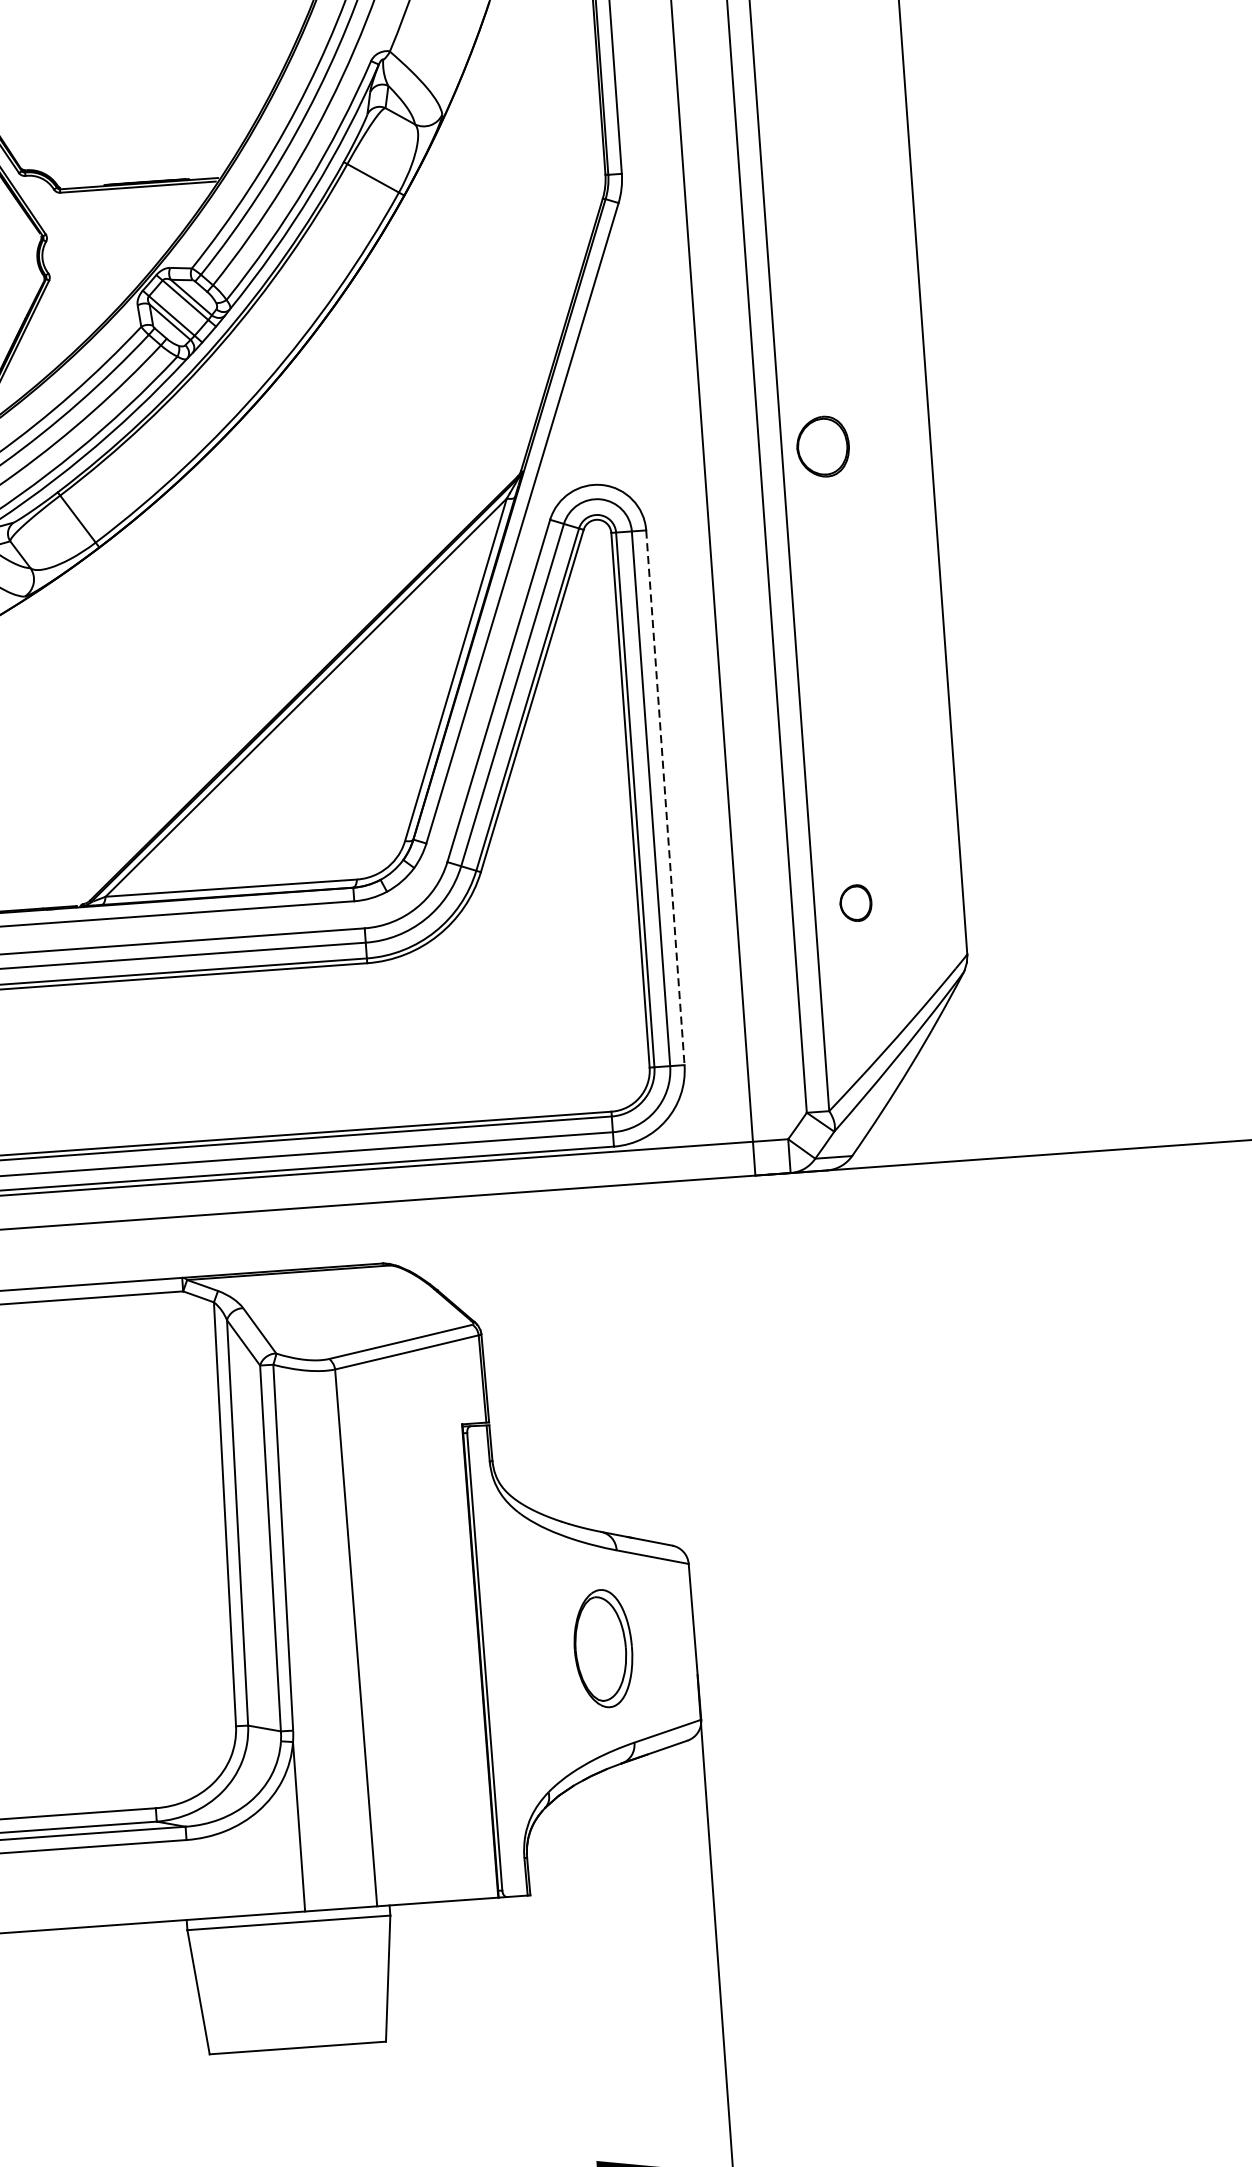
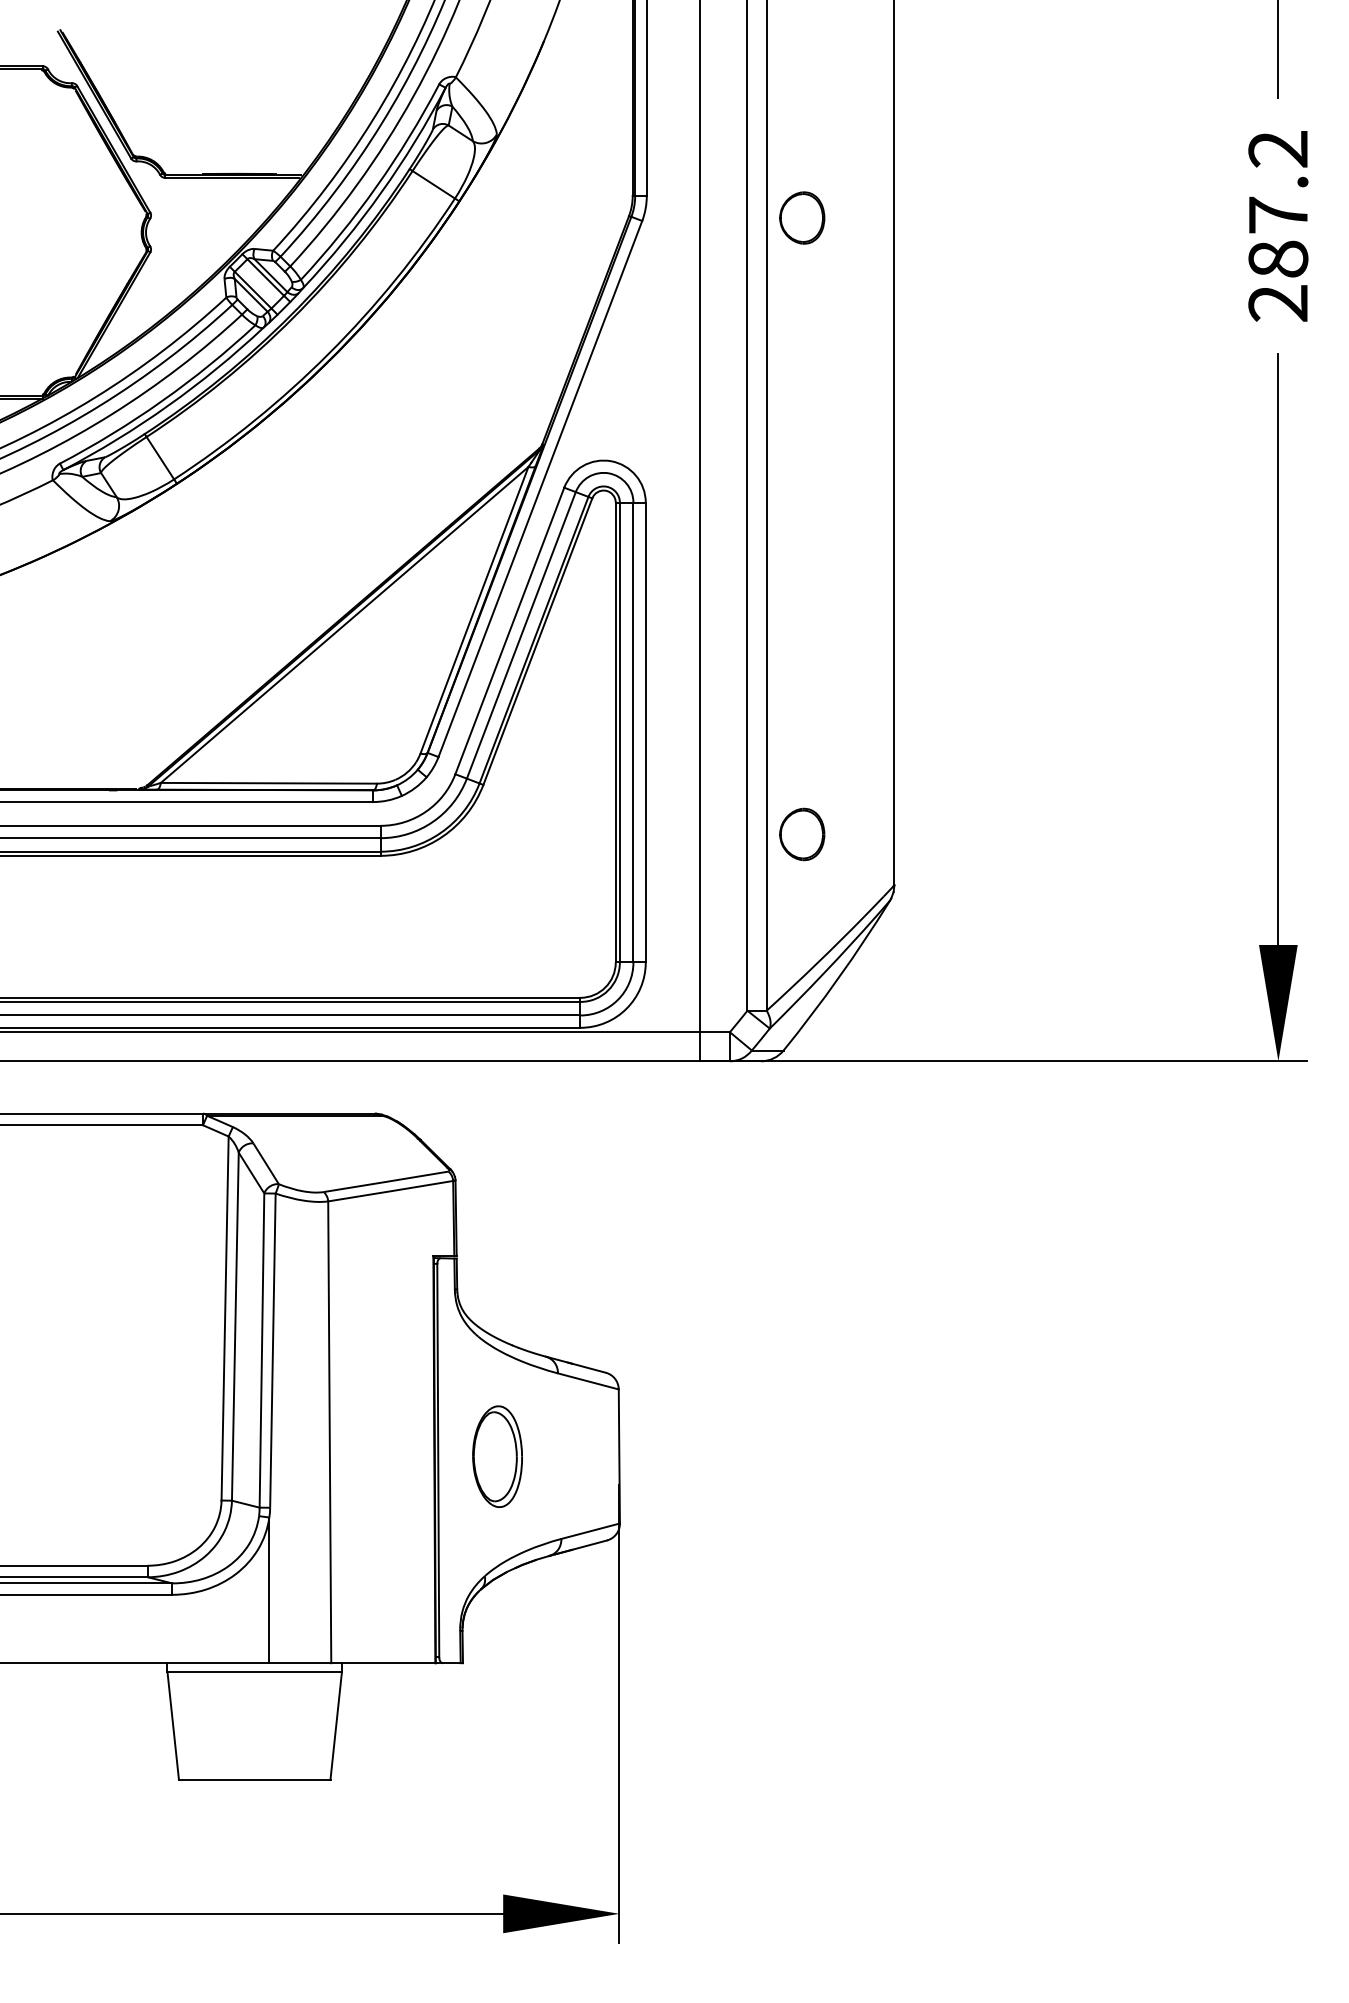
part: (823, 446) -> (802, 217), moved
line: (665, 797) -> (645, 732), dashed -> solid
part: (856, 903) -> (802, 834), size x1.67
part: (603, 1648) -> (497, 1456), moved

